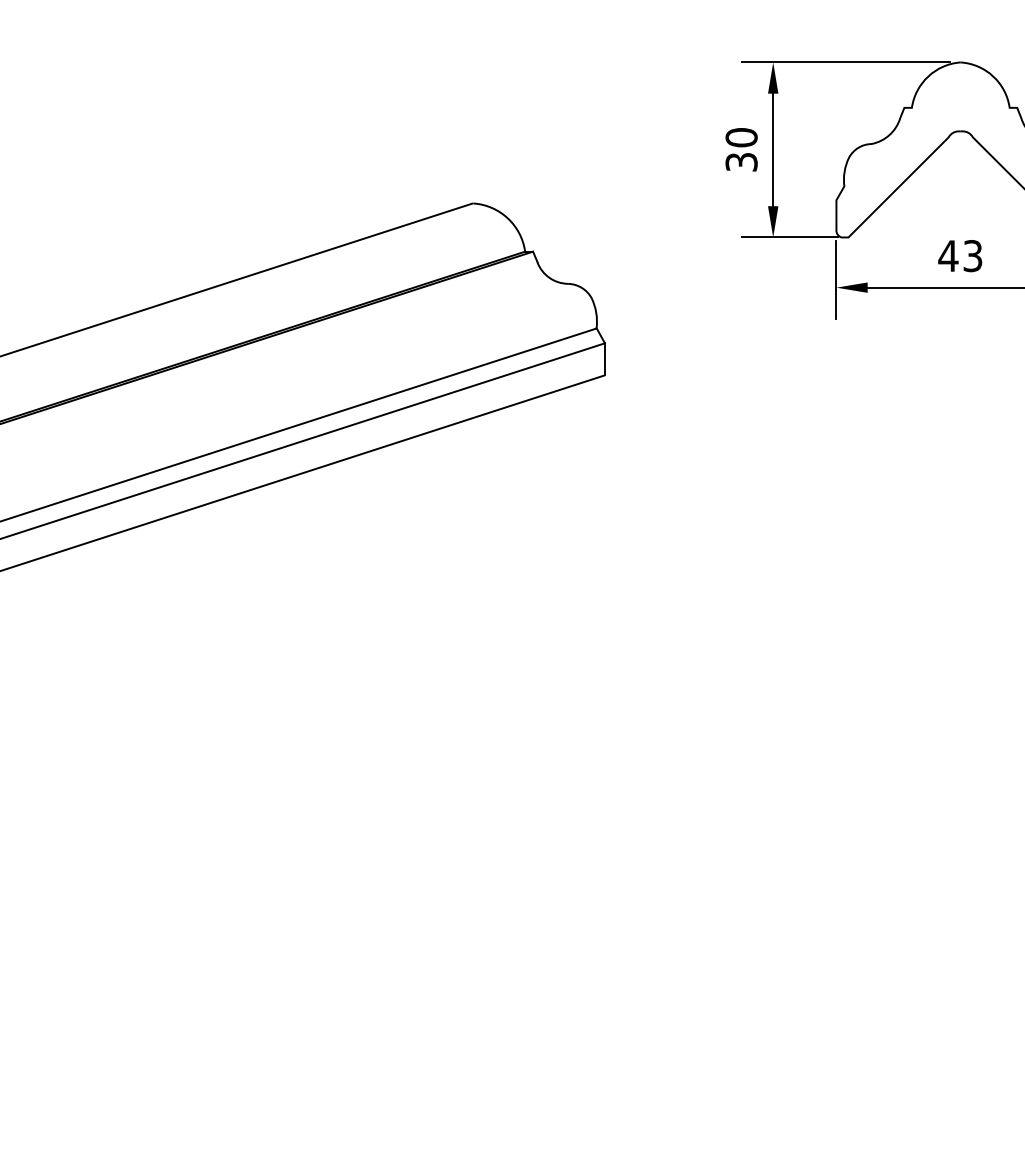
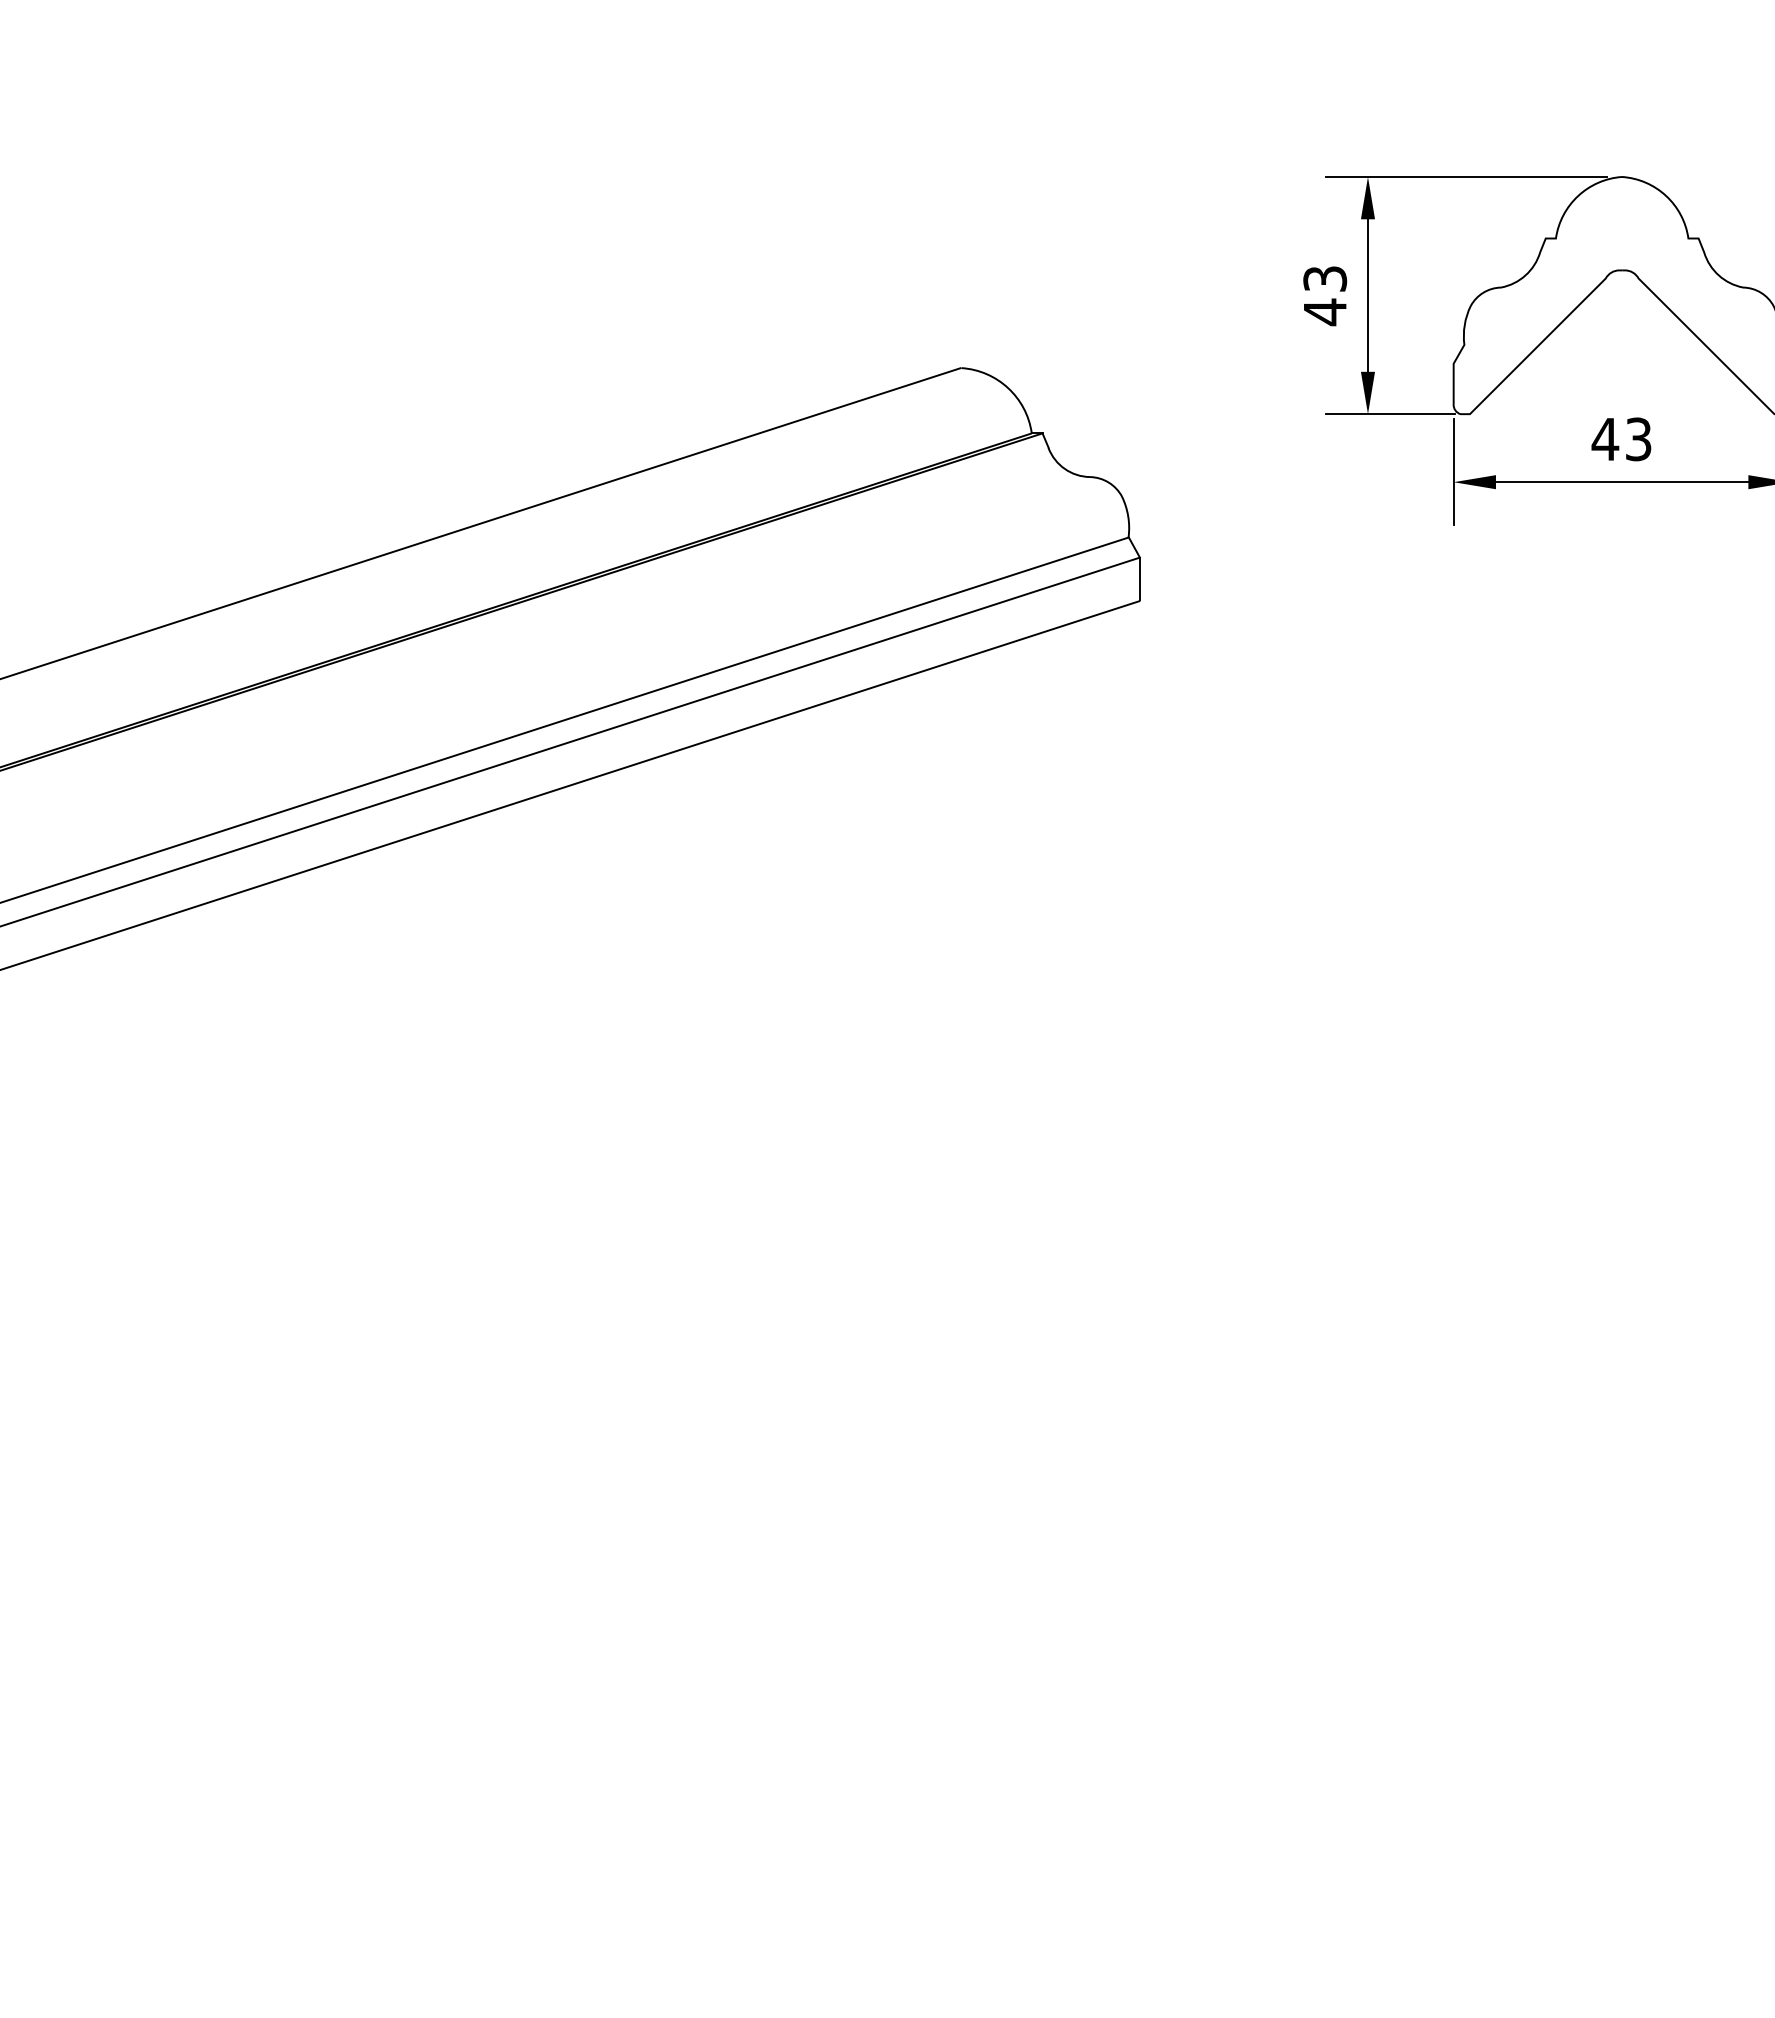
text: (741, 149) -> (1325, 295), 30 -> 43

